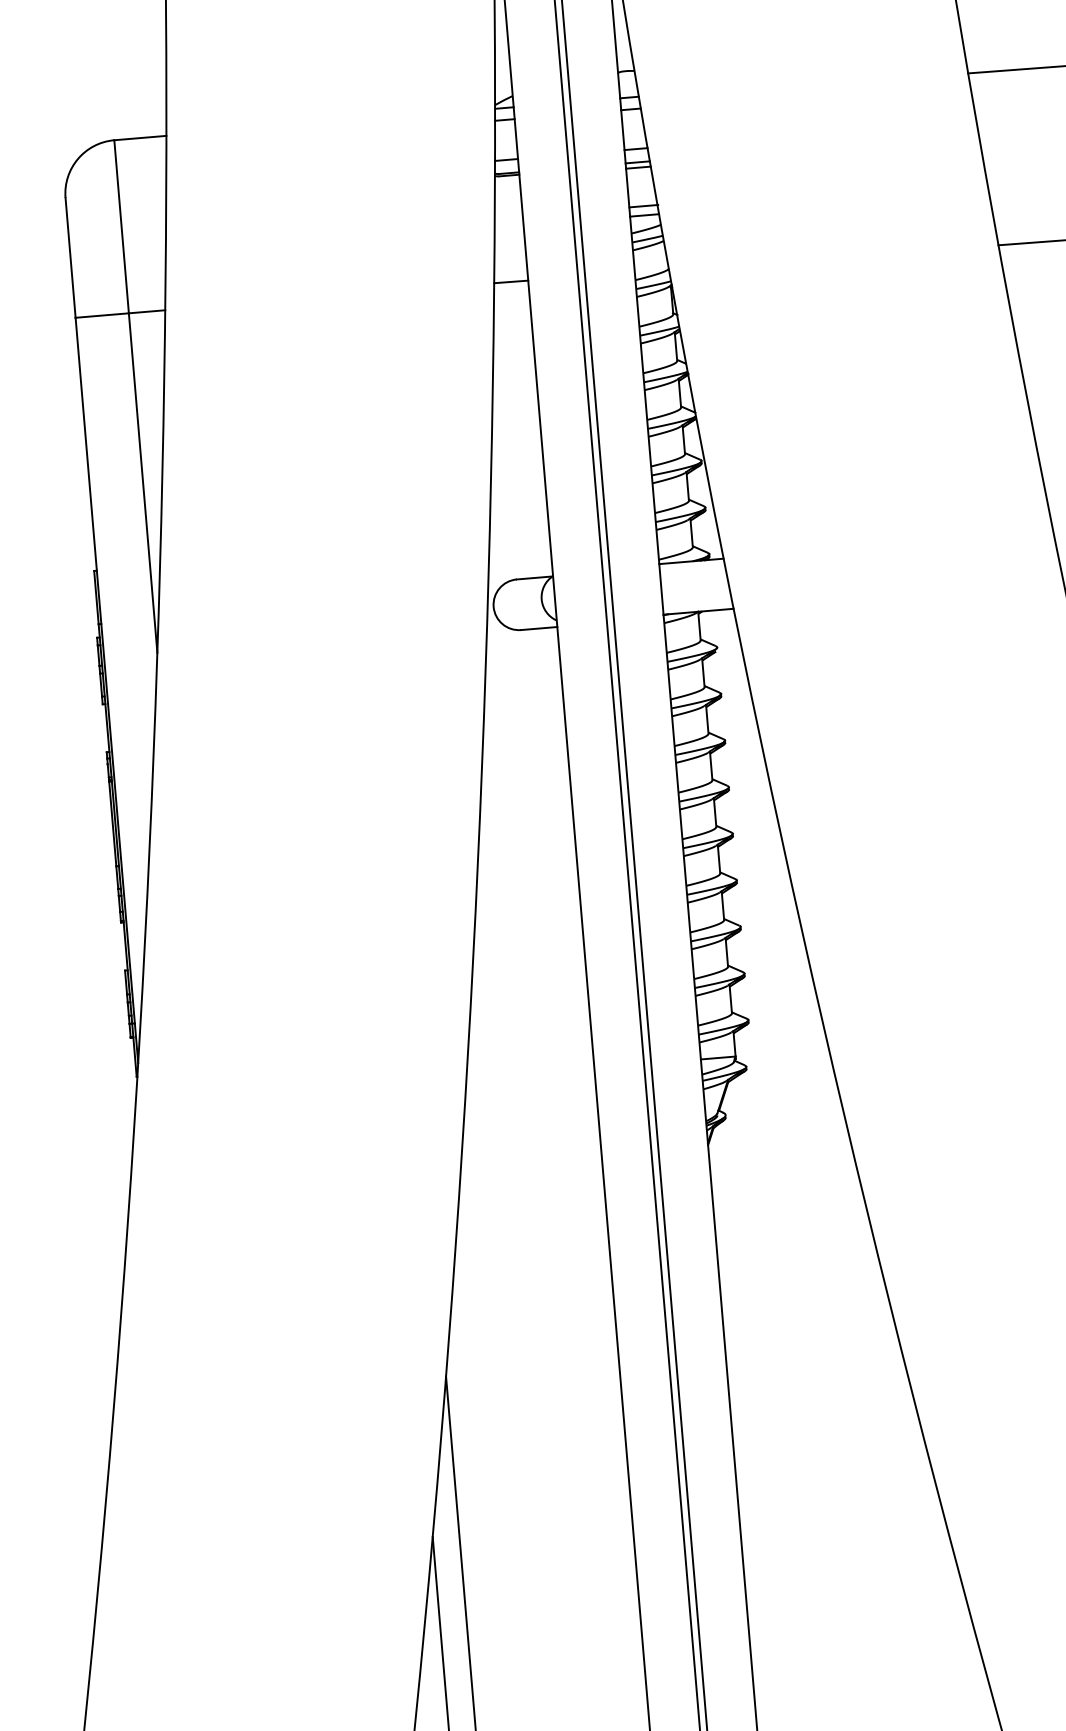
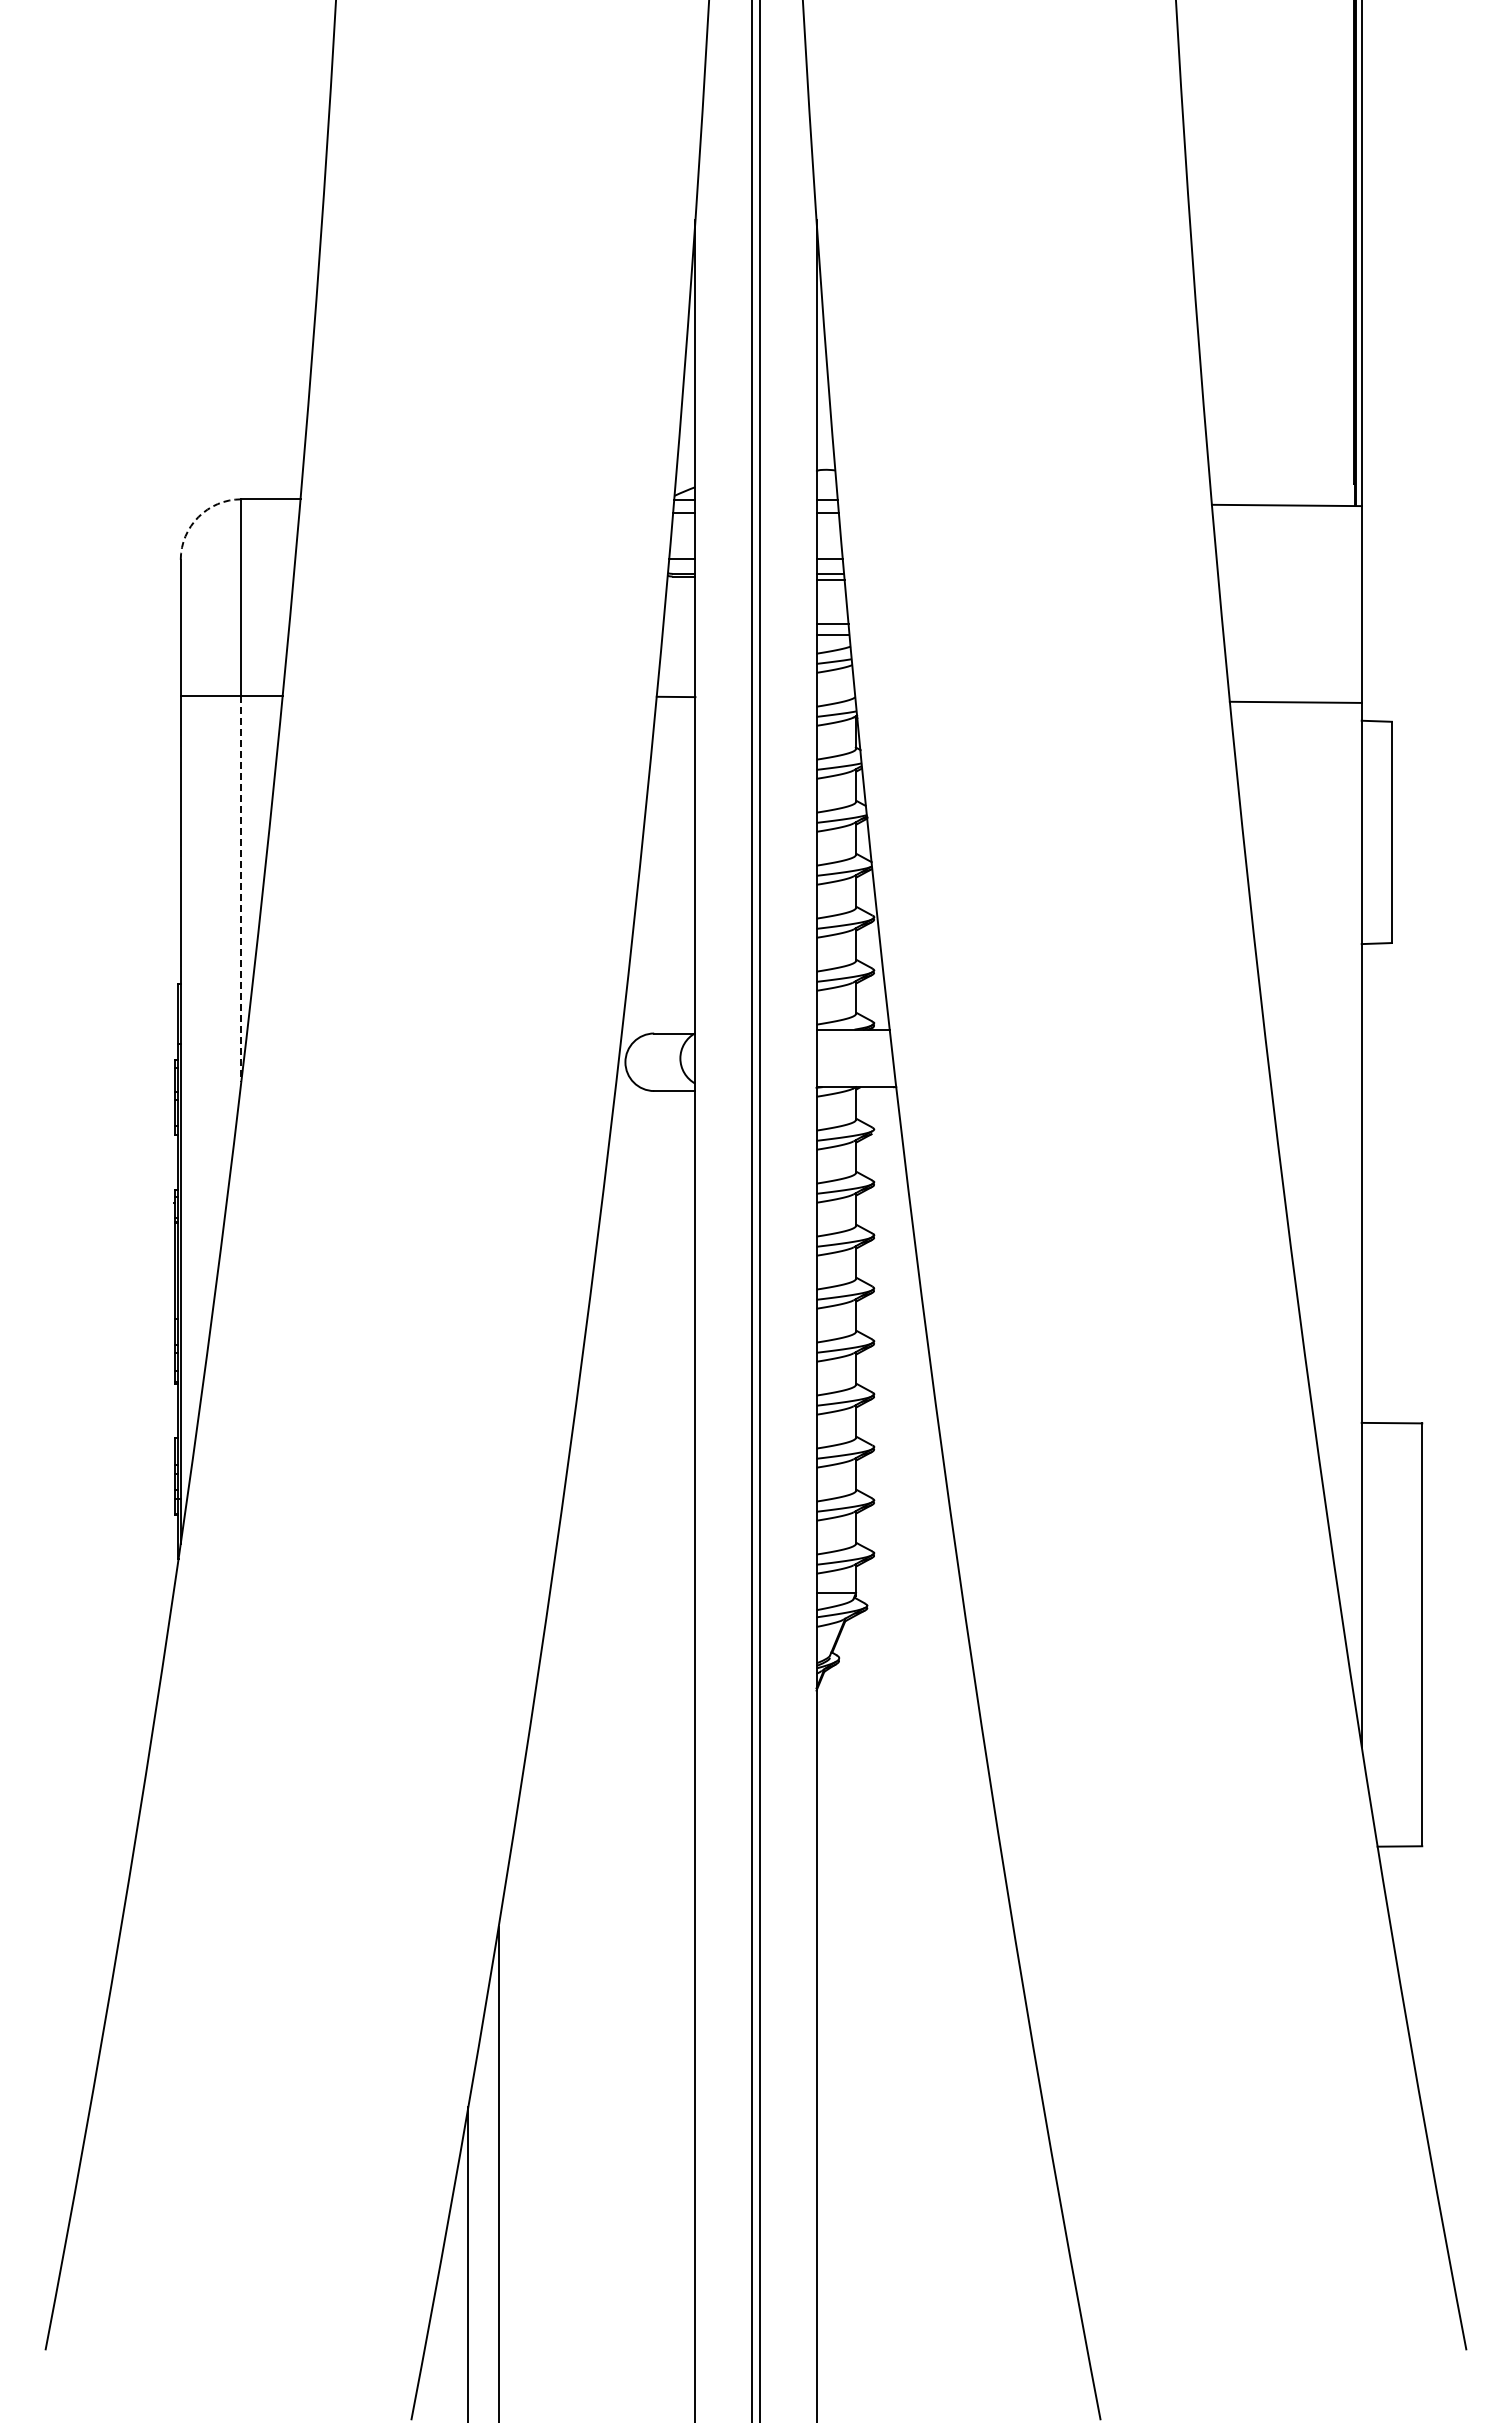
arc: (78, 159) -> (198, 517), solid -> dashed
line: (143, 483) -> (241, 889), solid -> dashed

